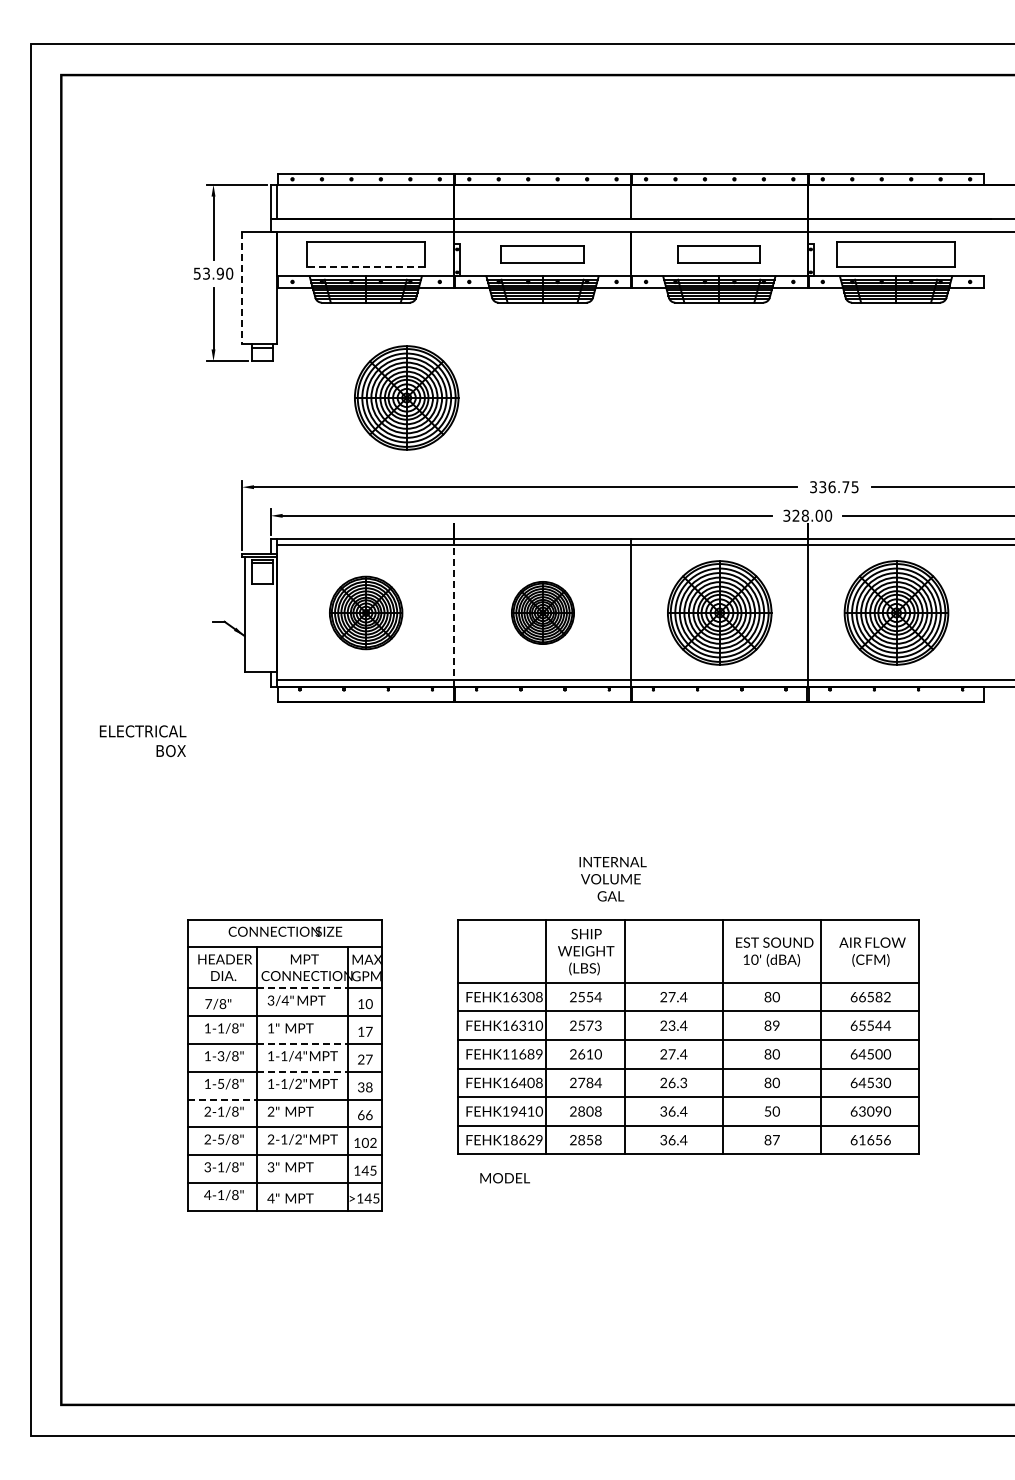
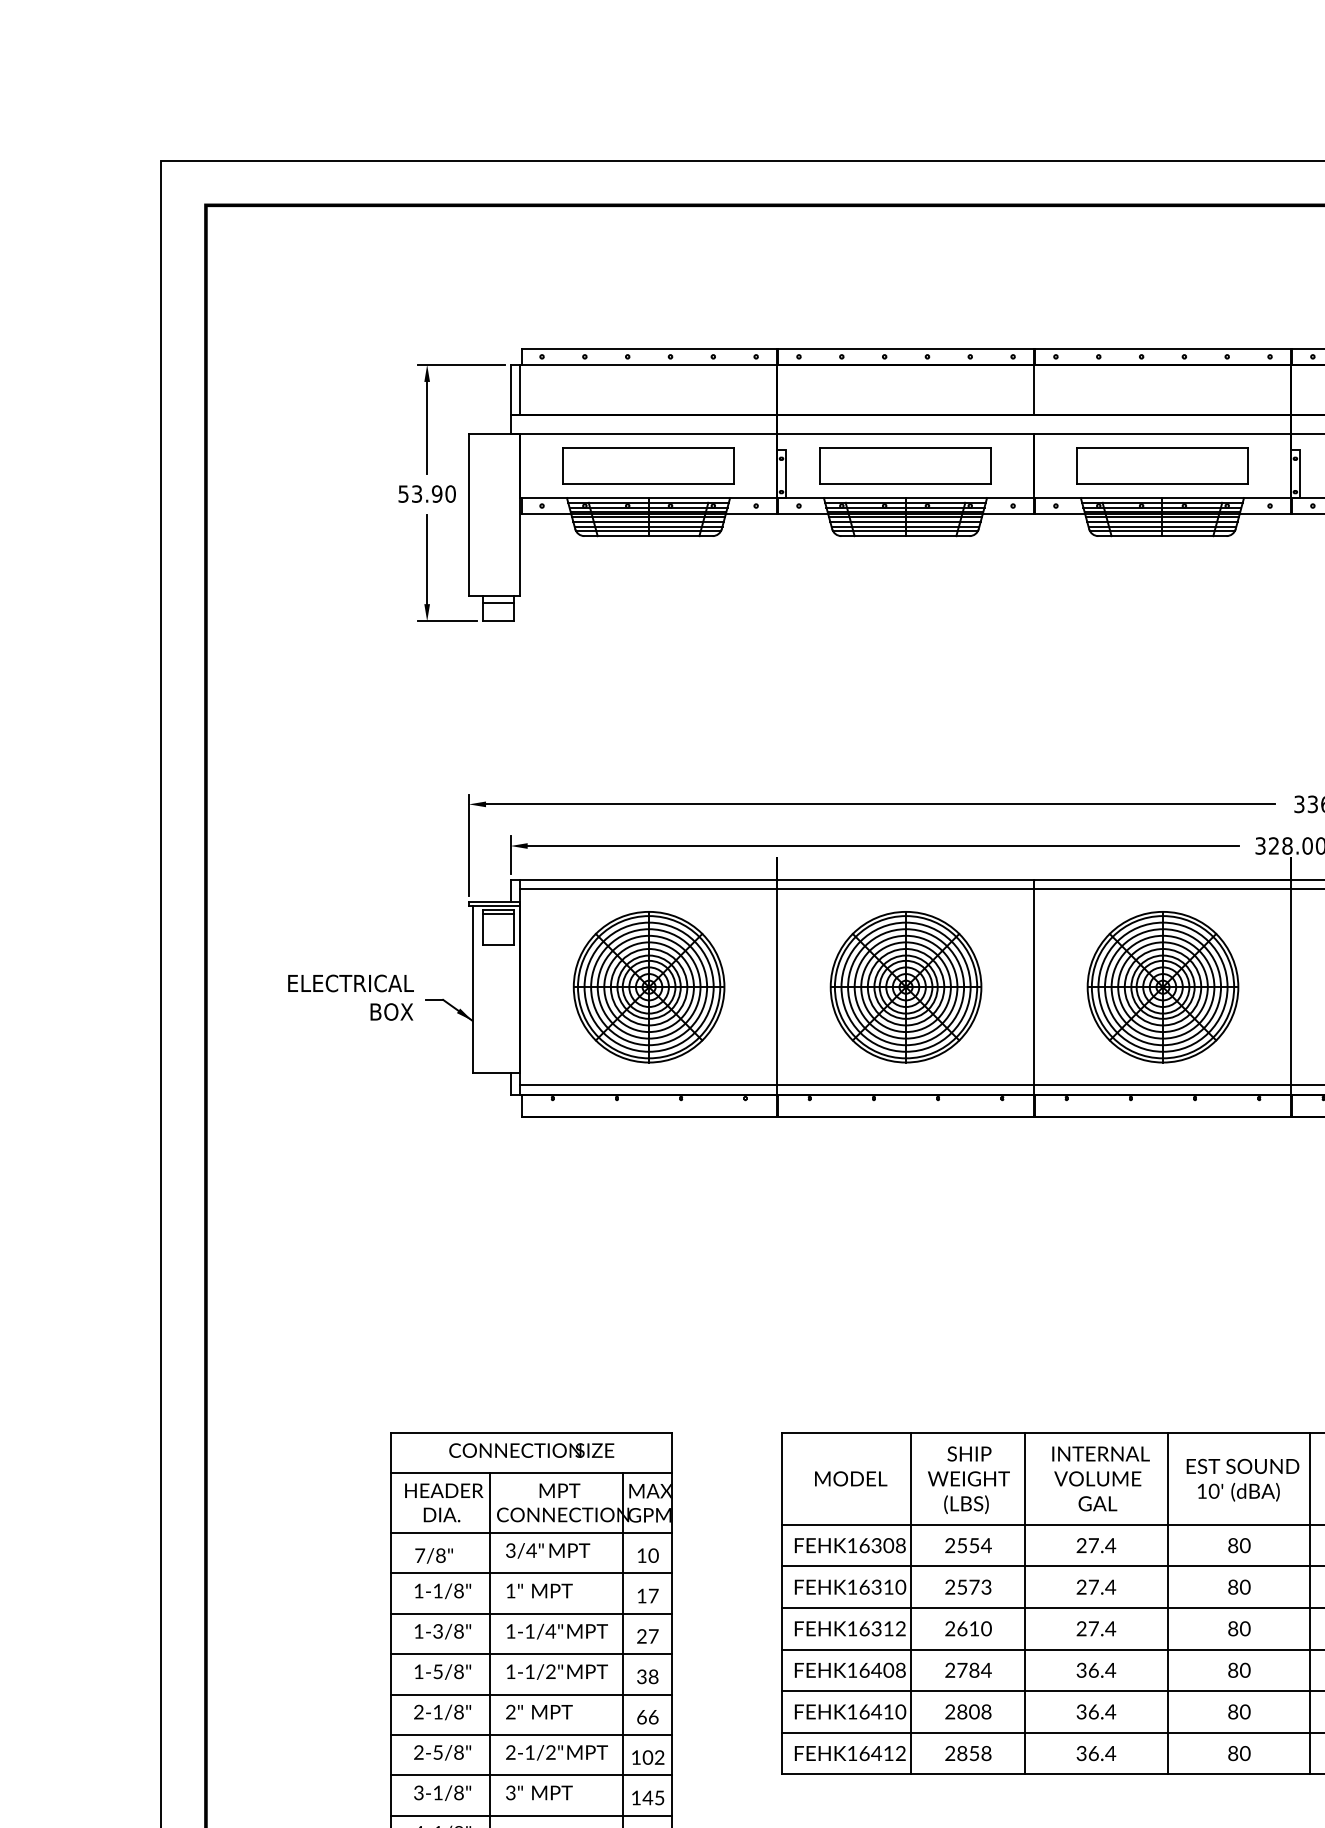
part: (542, 254) -> (905, 466), size x1.43
part: (718, 254) -> (1161, 466), size x1.43
line: (365, 266) -> (648, 483), dashed -> solid
line: (242, 287) -> (469, 514), dashed -> solid
part: (406, 397) -> (707, 673), removed
part: (365, 612) -> (648, 986), size x1.43
line: (454, 612) -> (777, 986), dashed -> solid
part: (542, 612) -> (905, 986), size x1.67
text: (142, 741) -> (350, 998), moved
text: (612, 879) -> (1100, 1479), moved
line: (302, 988) -> (556, 1533), dashed -> solid
text: (671, 1025) -> (1092, 1586), 23.4 -> 27.4
text: (775, 1026) -> (1244, 1588), 89 -> 80
line: (302, 1044) -> (556, 1614), dashed -> solid
text: (526, 1054) -> (882, 1629), FEHK11689 -> FEHK16312
line: (302, 1071) -> (556, 1653), dashed -> solid
text: (673, 1082) -> (1095, 1669), 26.3 -> 36.4
line: (223, 1099) -> (441, 1694), dashed -> solid
text: (514, 1111) -> (864, 1711), FEHK19410 -> FEHK16410
text: (767, 1111) -> (1232, 1711), 50 -> 80
text: (526, 1140) -> (882, 1754), FEHK18629 -> FEHK16412
text: (775, 1140) -> (1244, 1754), 87 -> 80
text: (504, 1178) -> (850, 1479), moved

